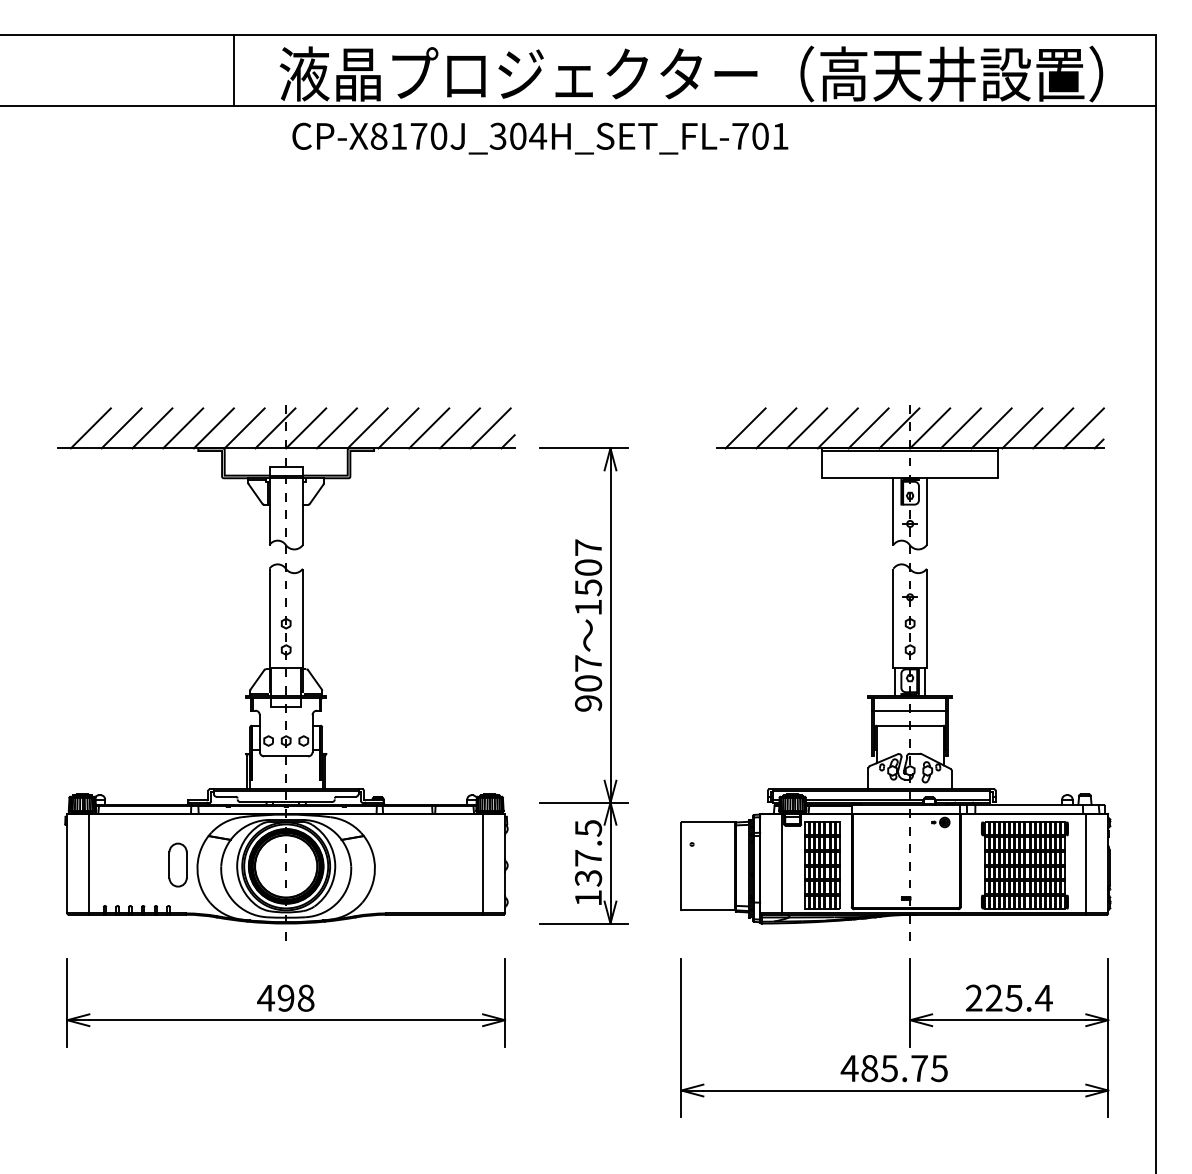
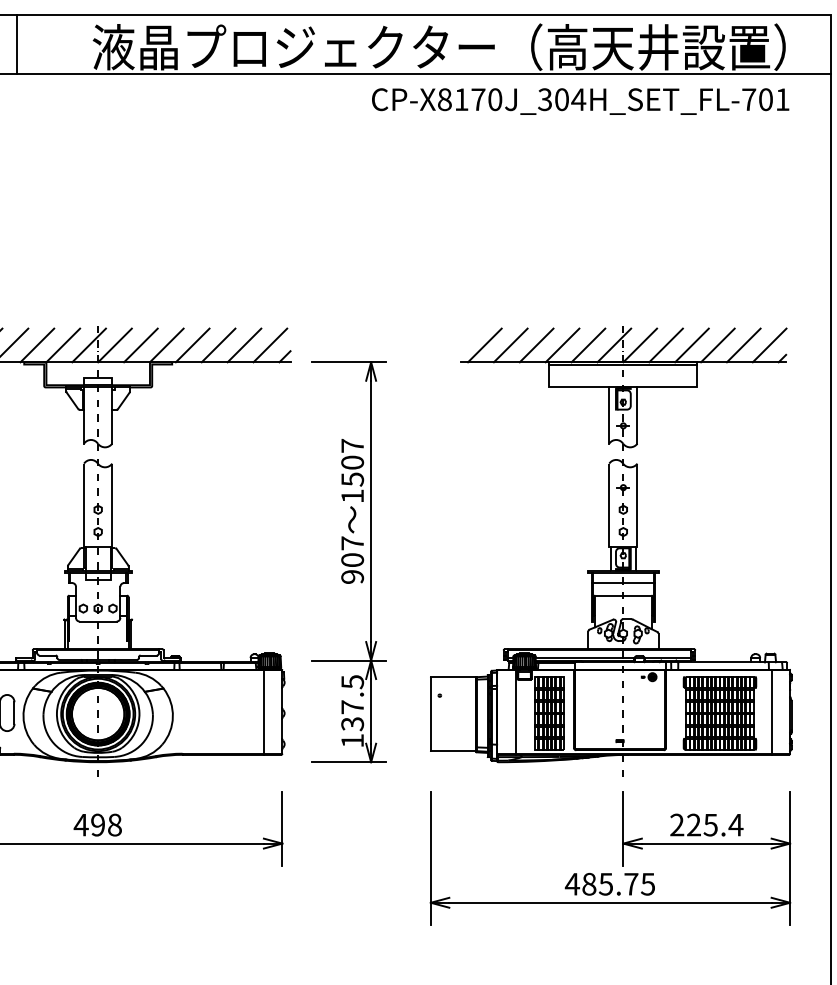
line: (233, 70) -> (16, 44), moved
text: (540, 138) -> (580, 101), moved

